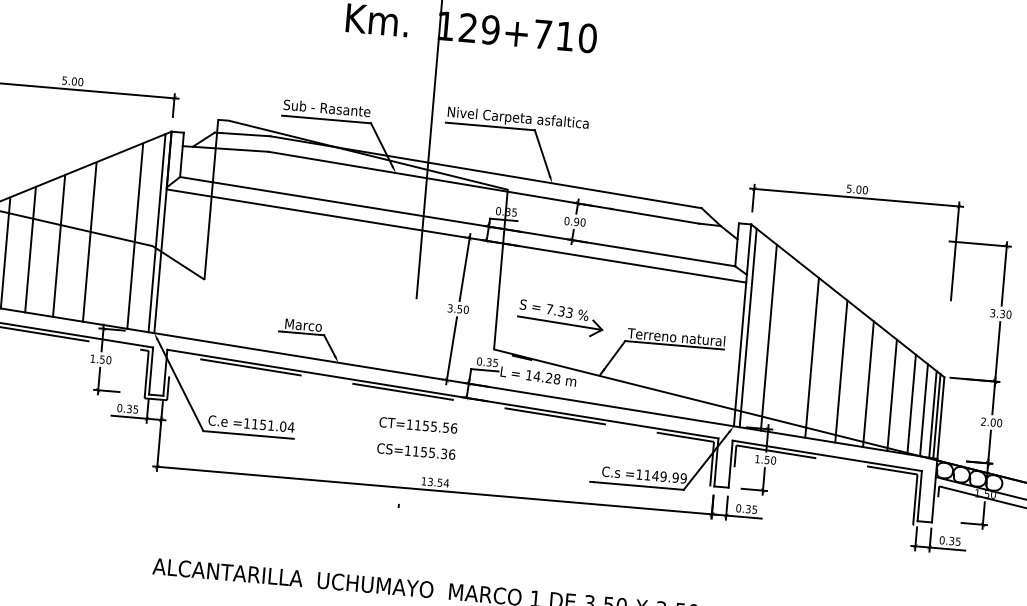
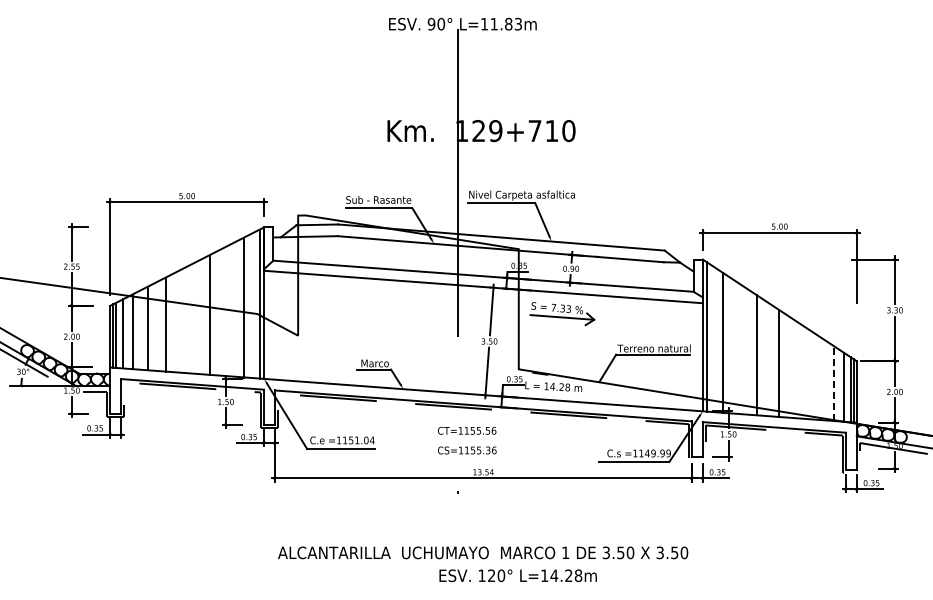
line: (59, 245) -> (187, 319), removed
part: (560, 319) -> (562, 314), moved
line: (868, 384) -> (800, 371), removed
line: (891, 394) -> (818, 377), removed
line: (912, 404) -> (834, 383), solid -> dashed

